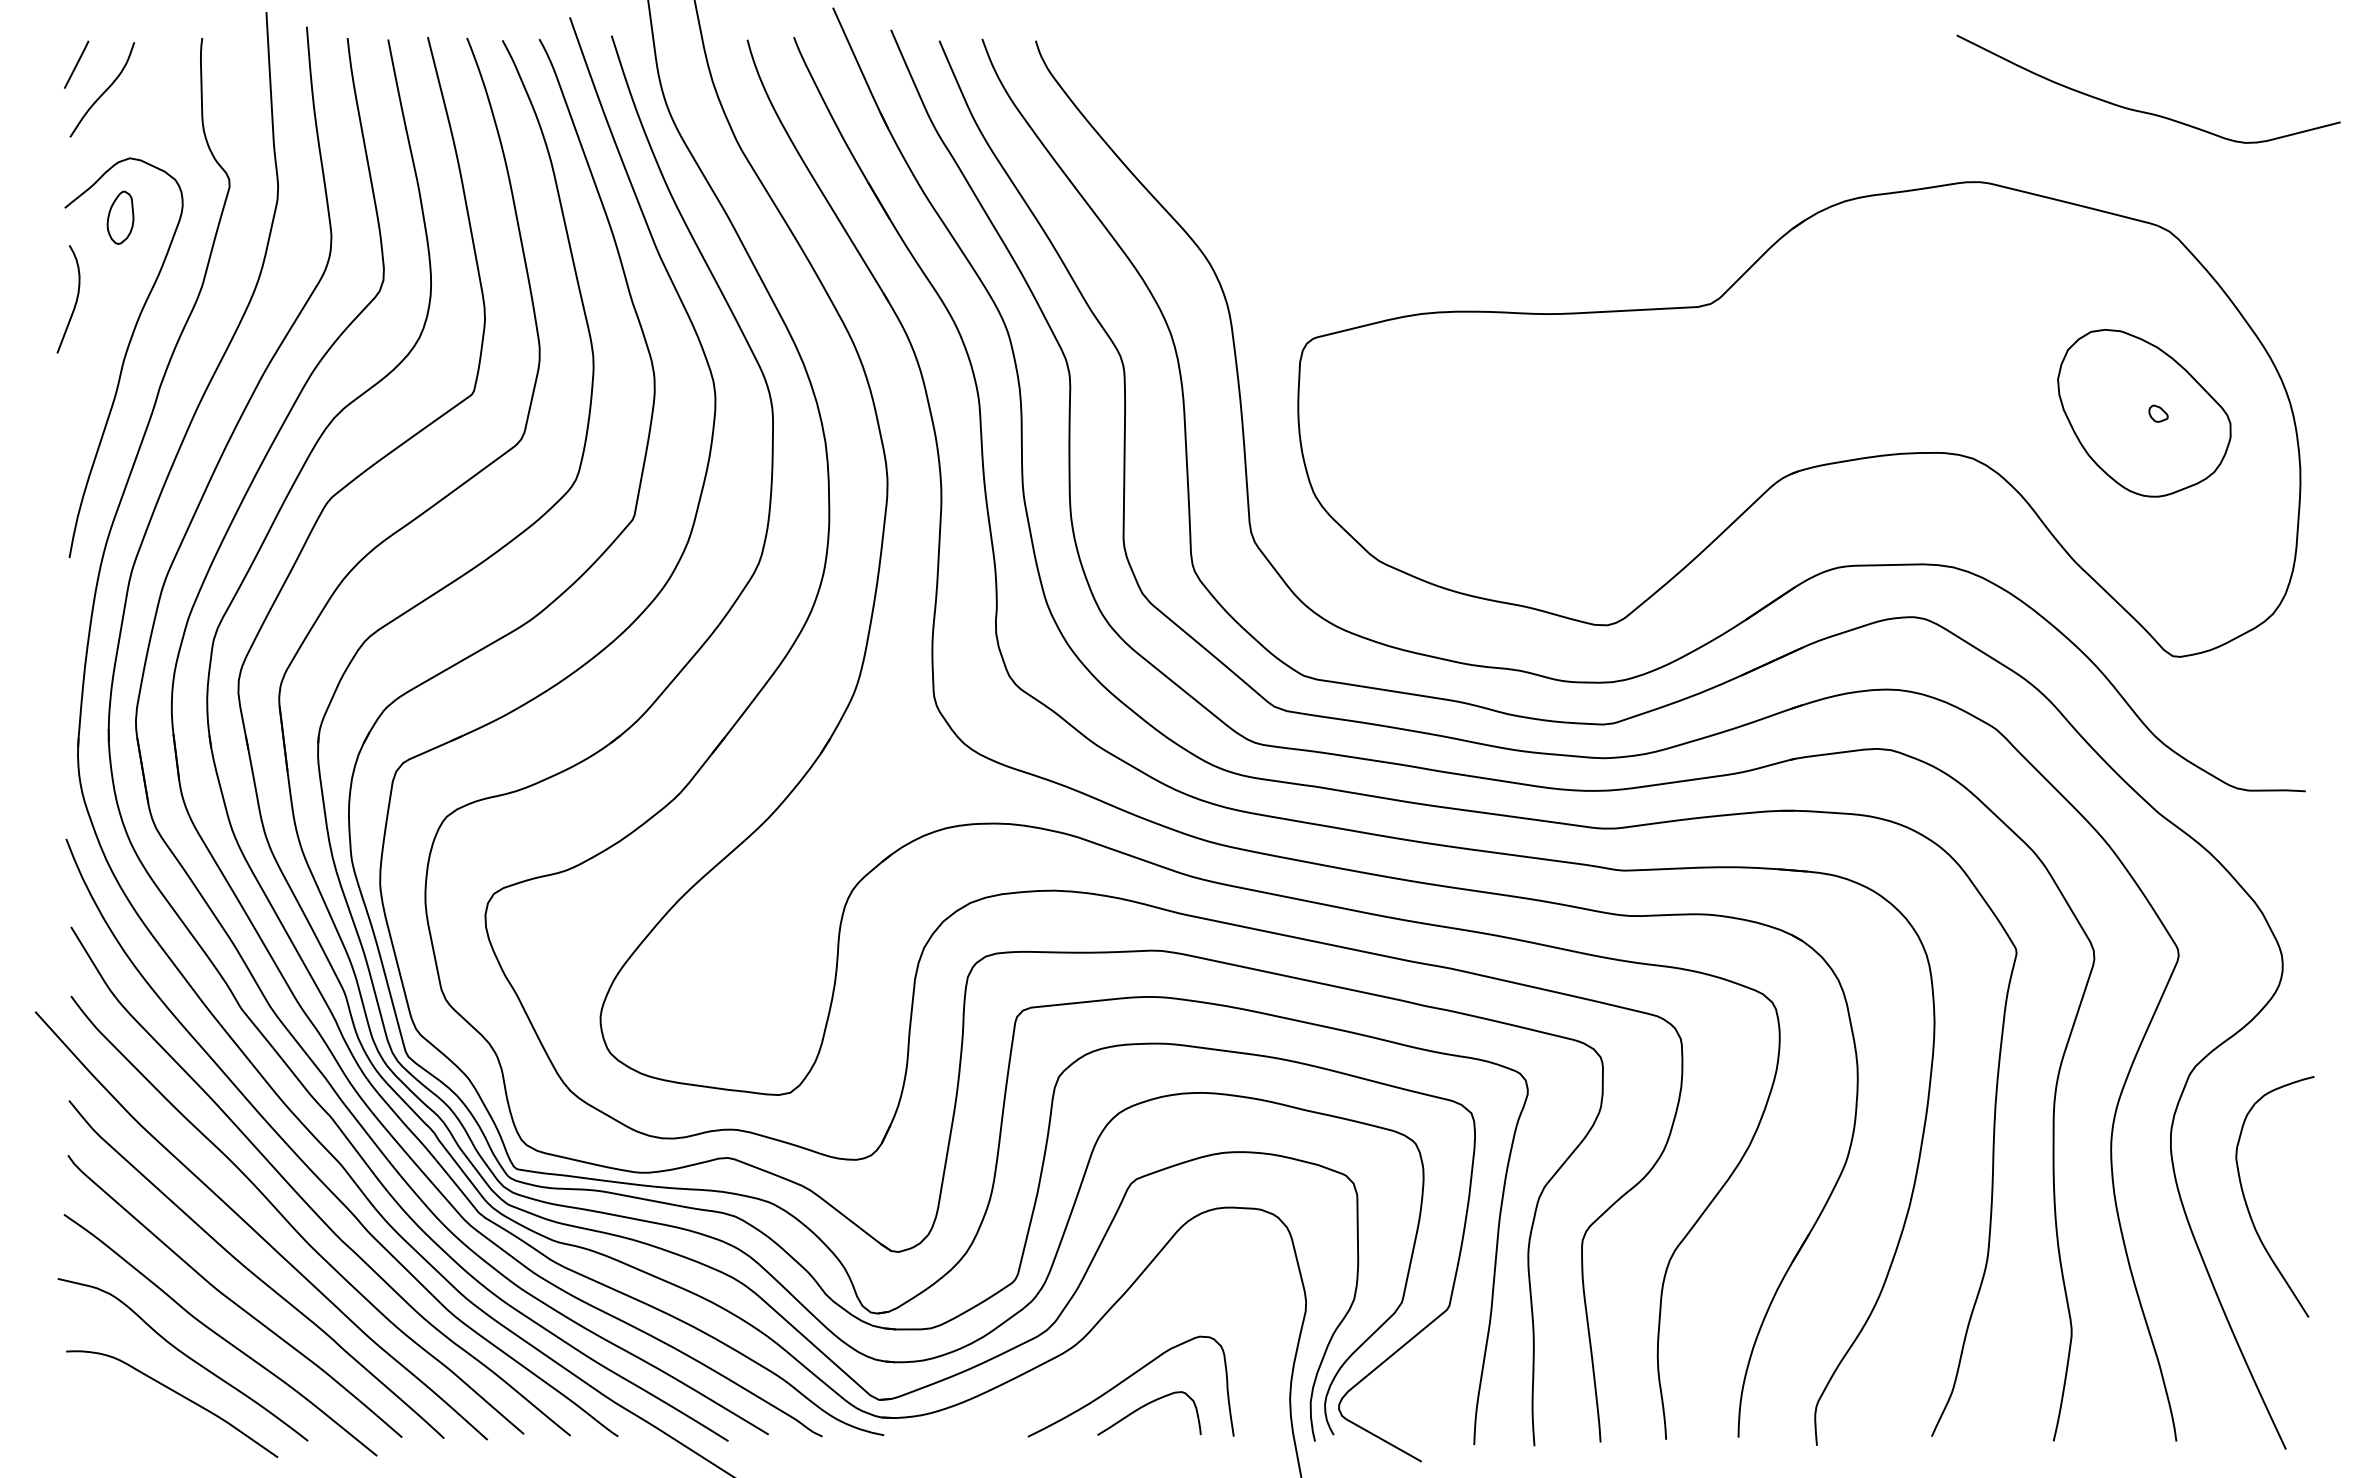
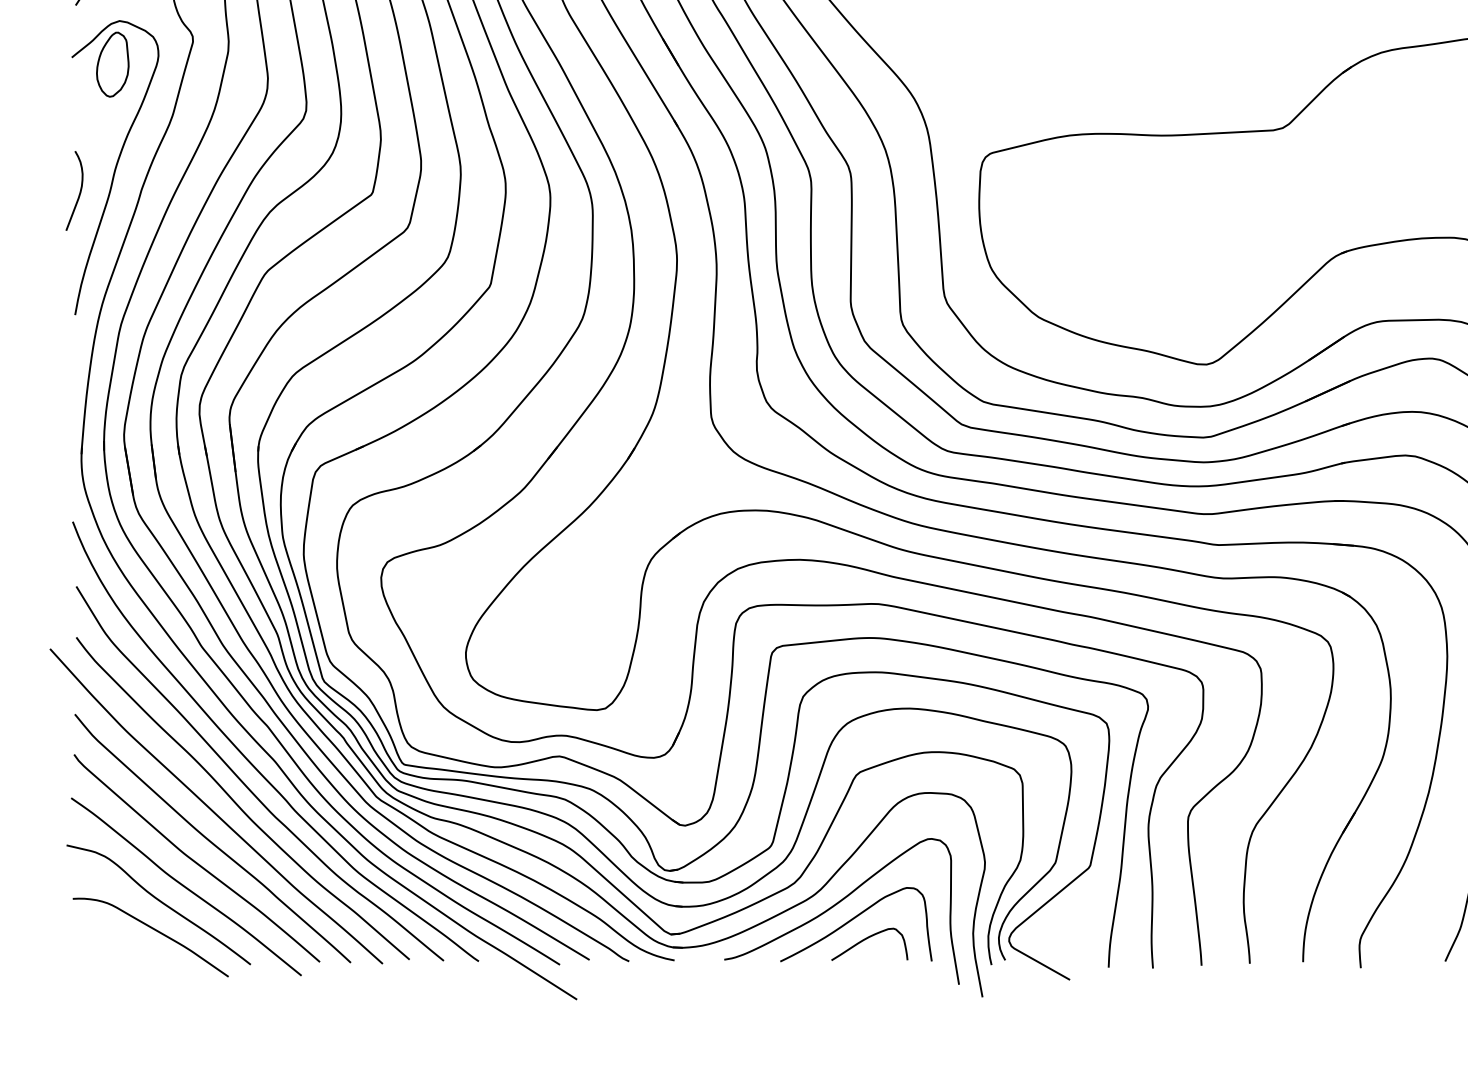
part: (120, 217) -> (112, 64), size x1.67
curve: (75, 301) -> (79, 192), moved
curve: (1106, 1358) -> (838, 903), added

